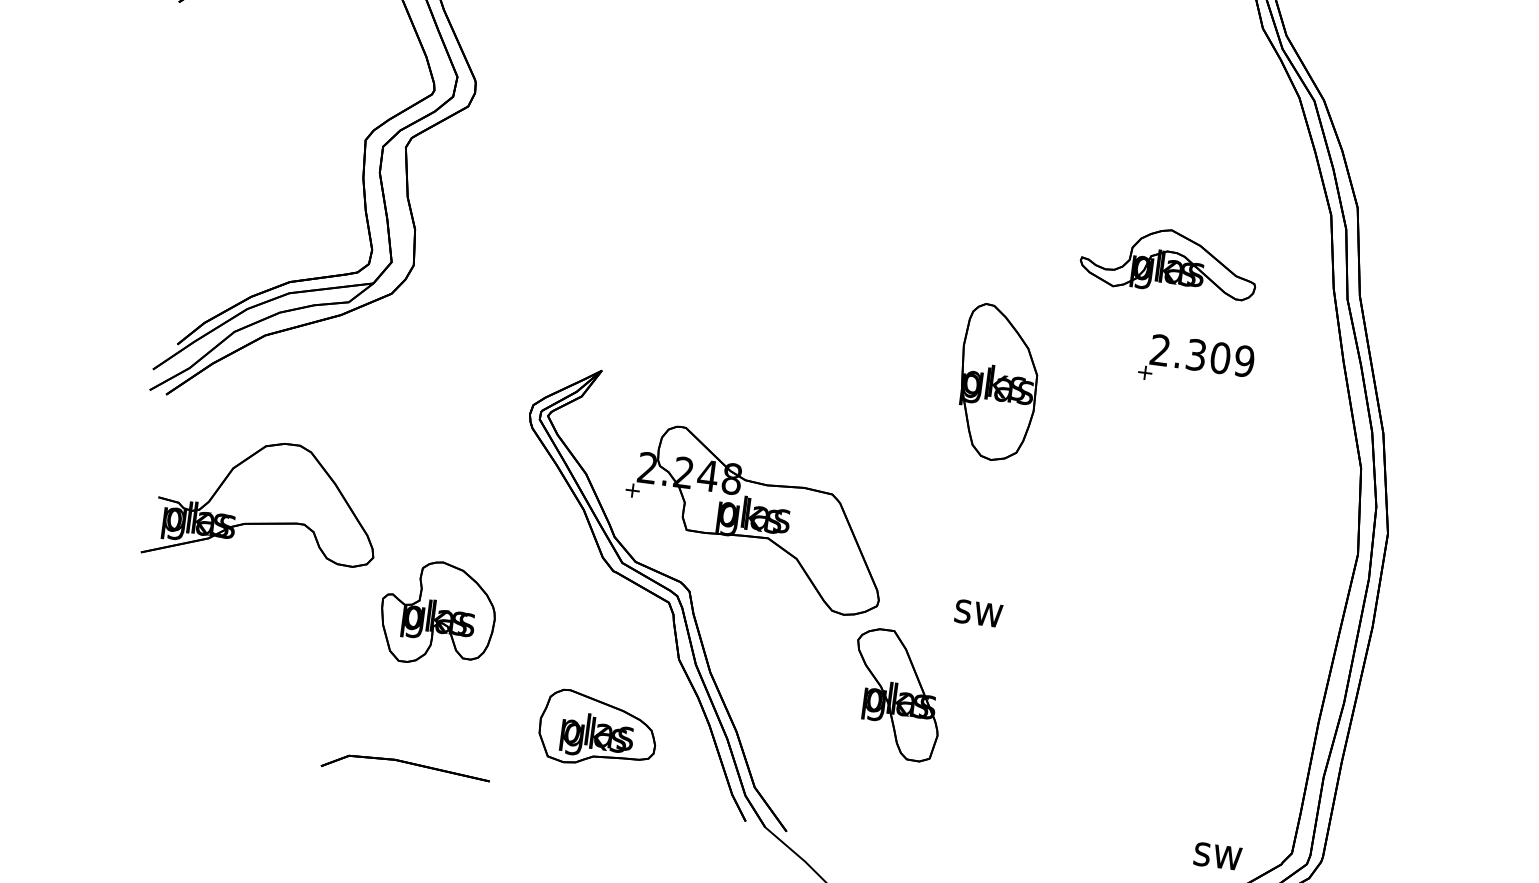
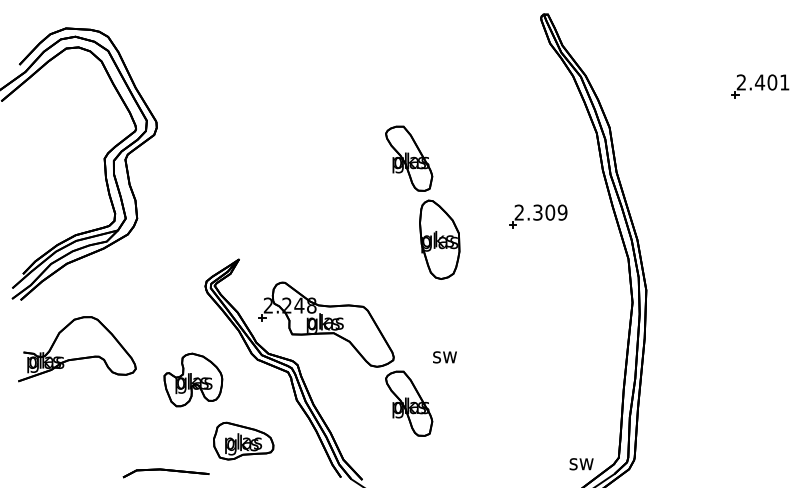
part: (959, 216) -> (409, 158), added
part: (1169, 262) -> (518, 167), removed
part: (438, 613) -> (193, 379), moved
part: (598, 728) -> (243, 440), moved

